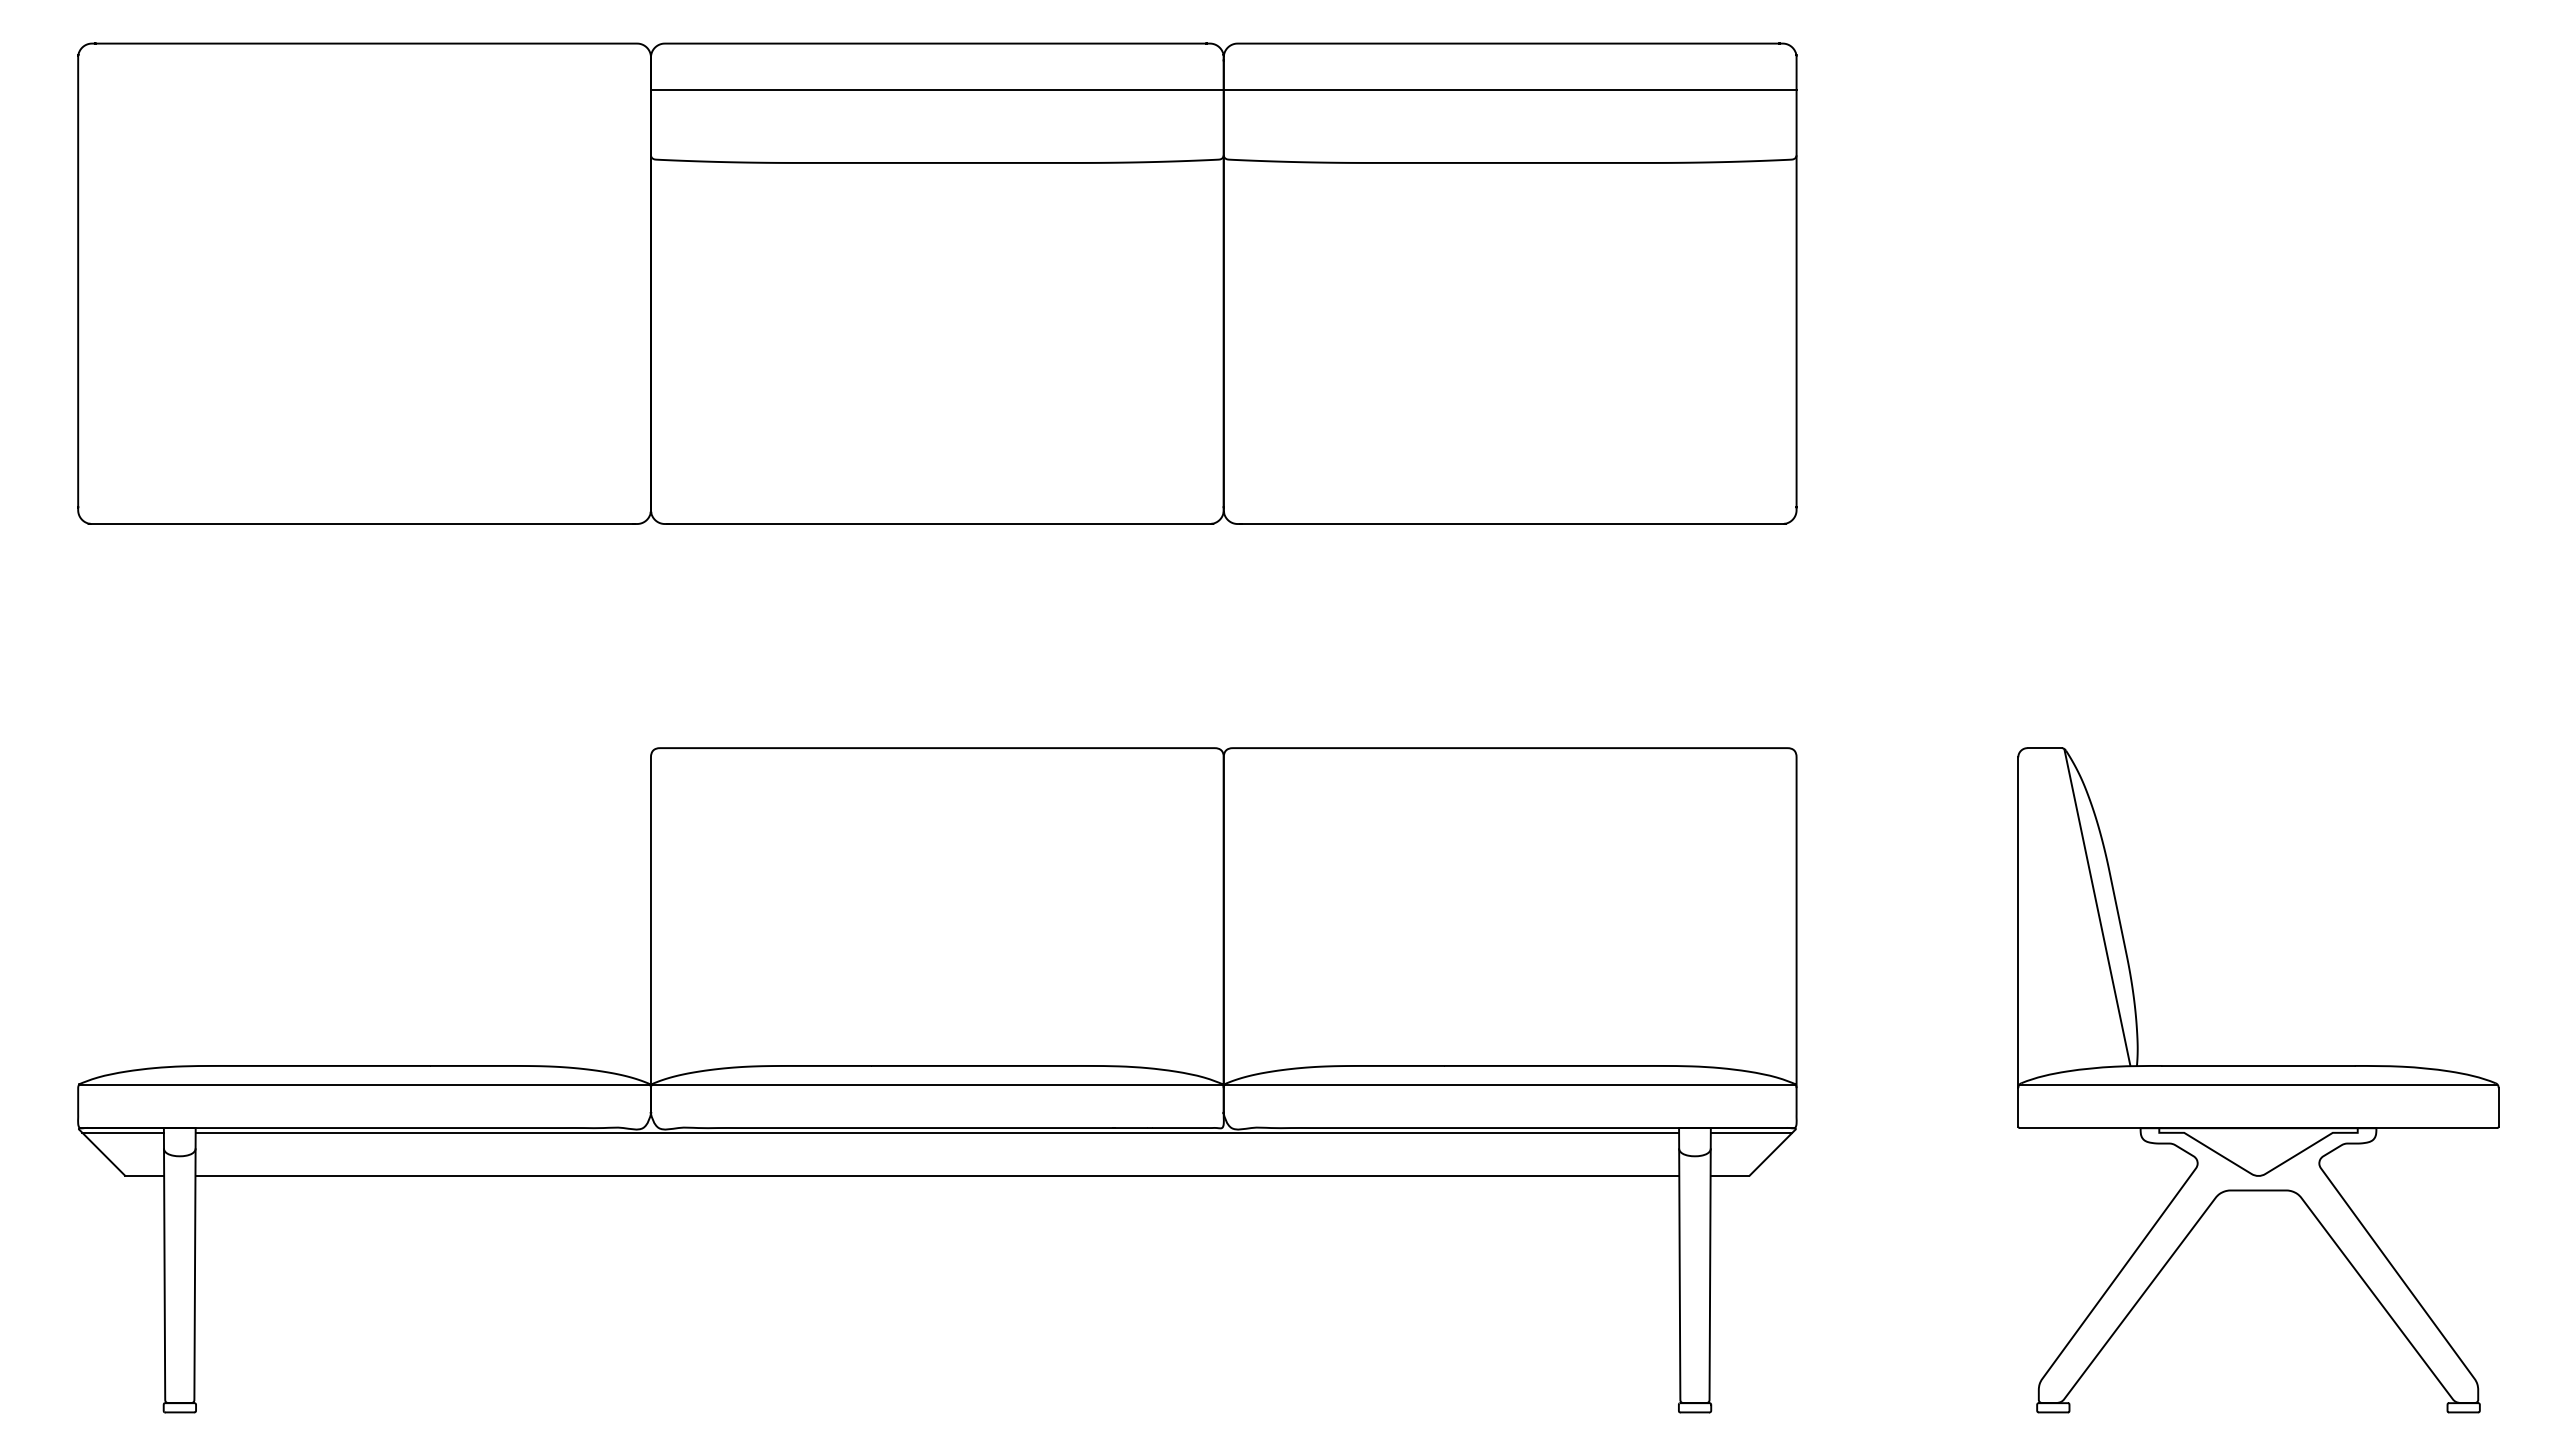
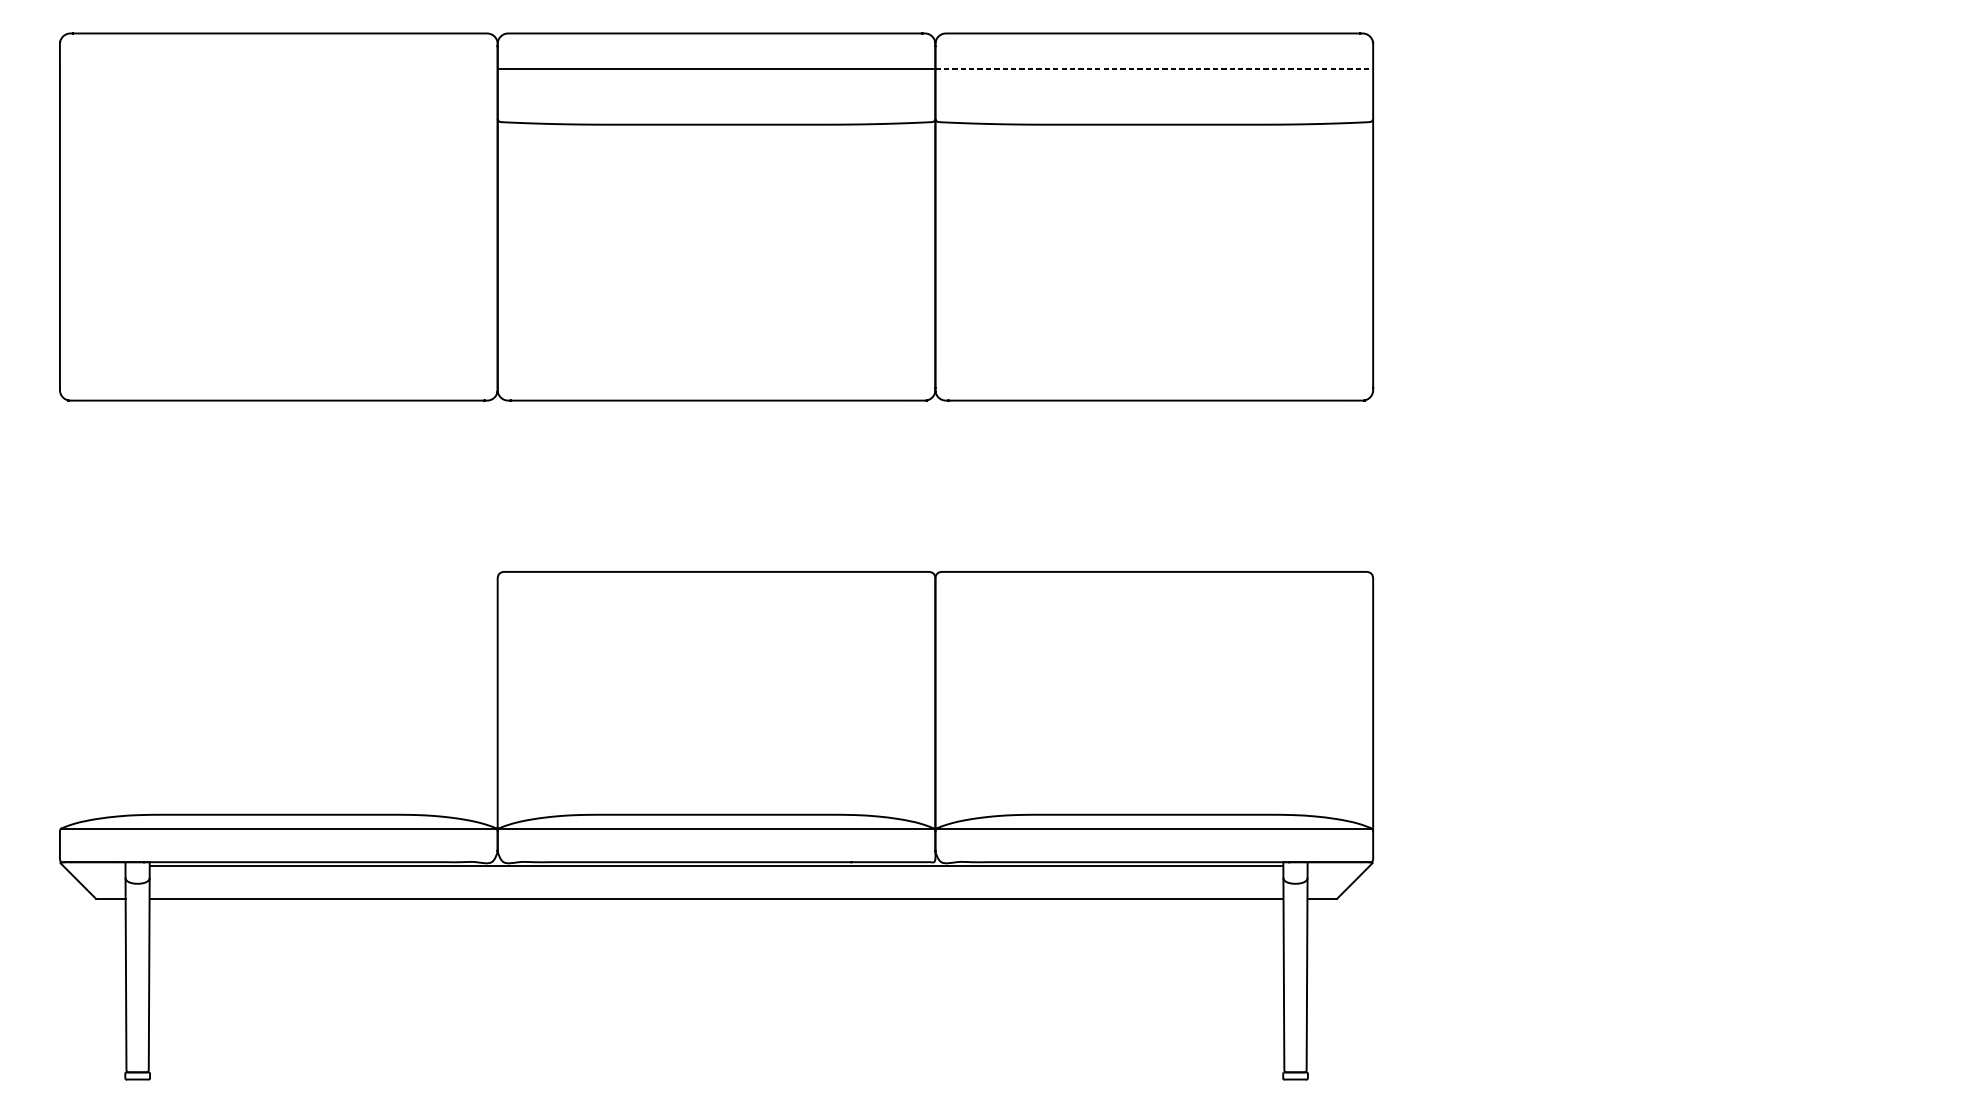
line: (1510, 89) -> (1154, 68), solid -> dashed
part: (2258, 1080) -> (1726, 825), removed
line: (122, 1132) -> (93, 865), removed
line: (1751, 1132) -> (1338, 865), removed

